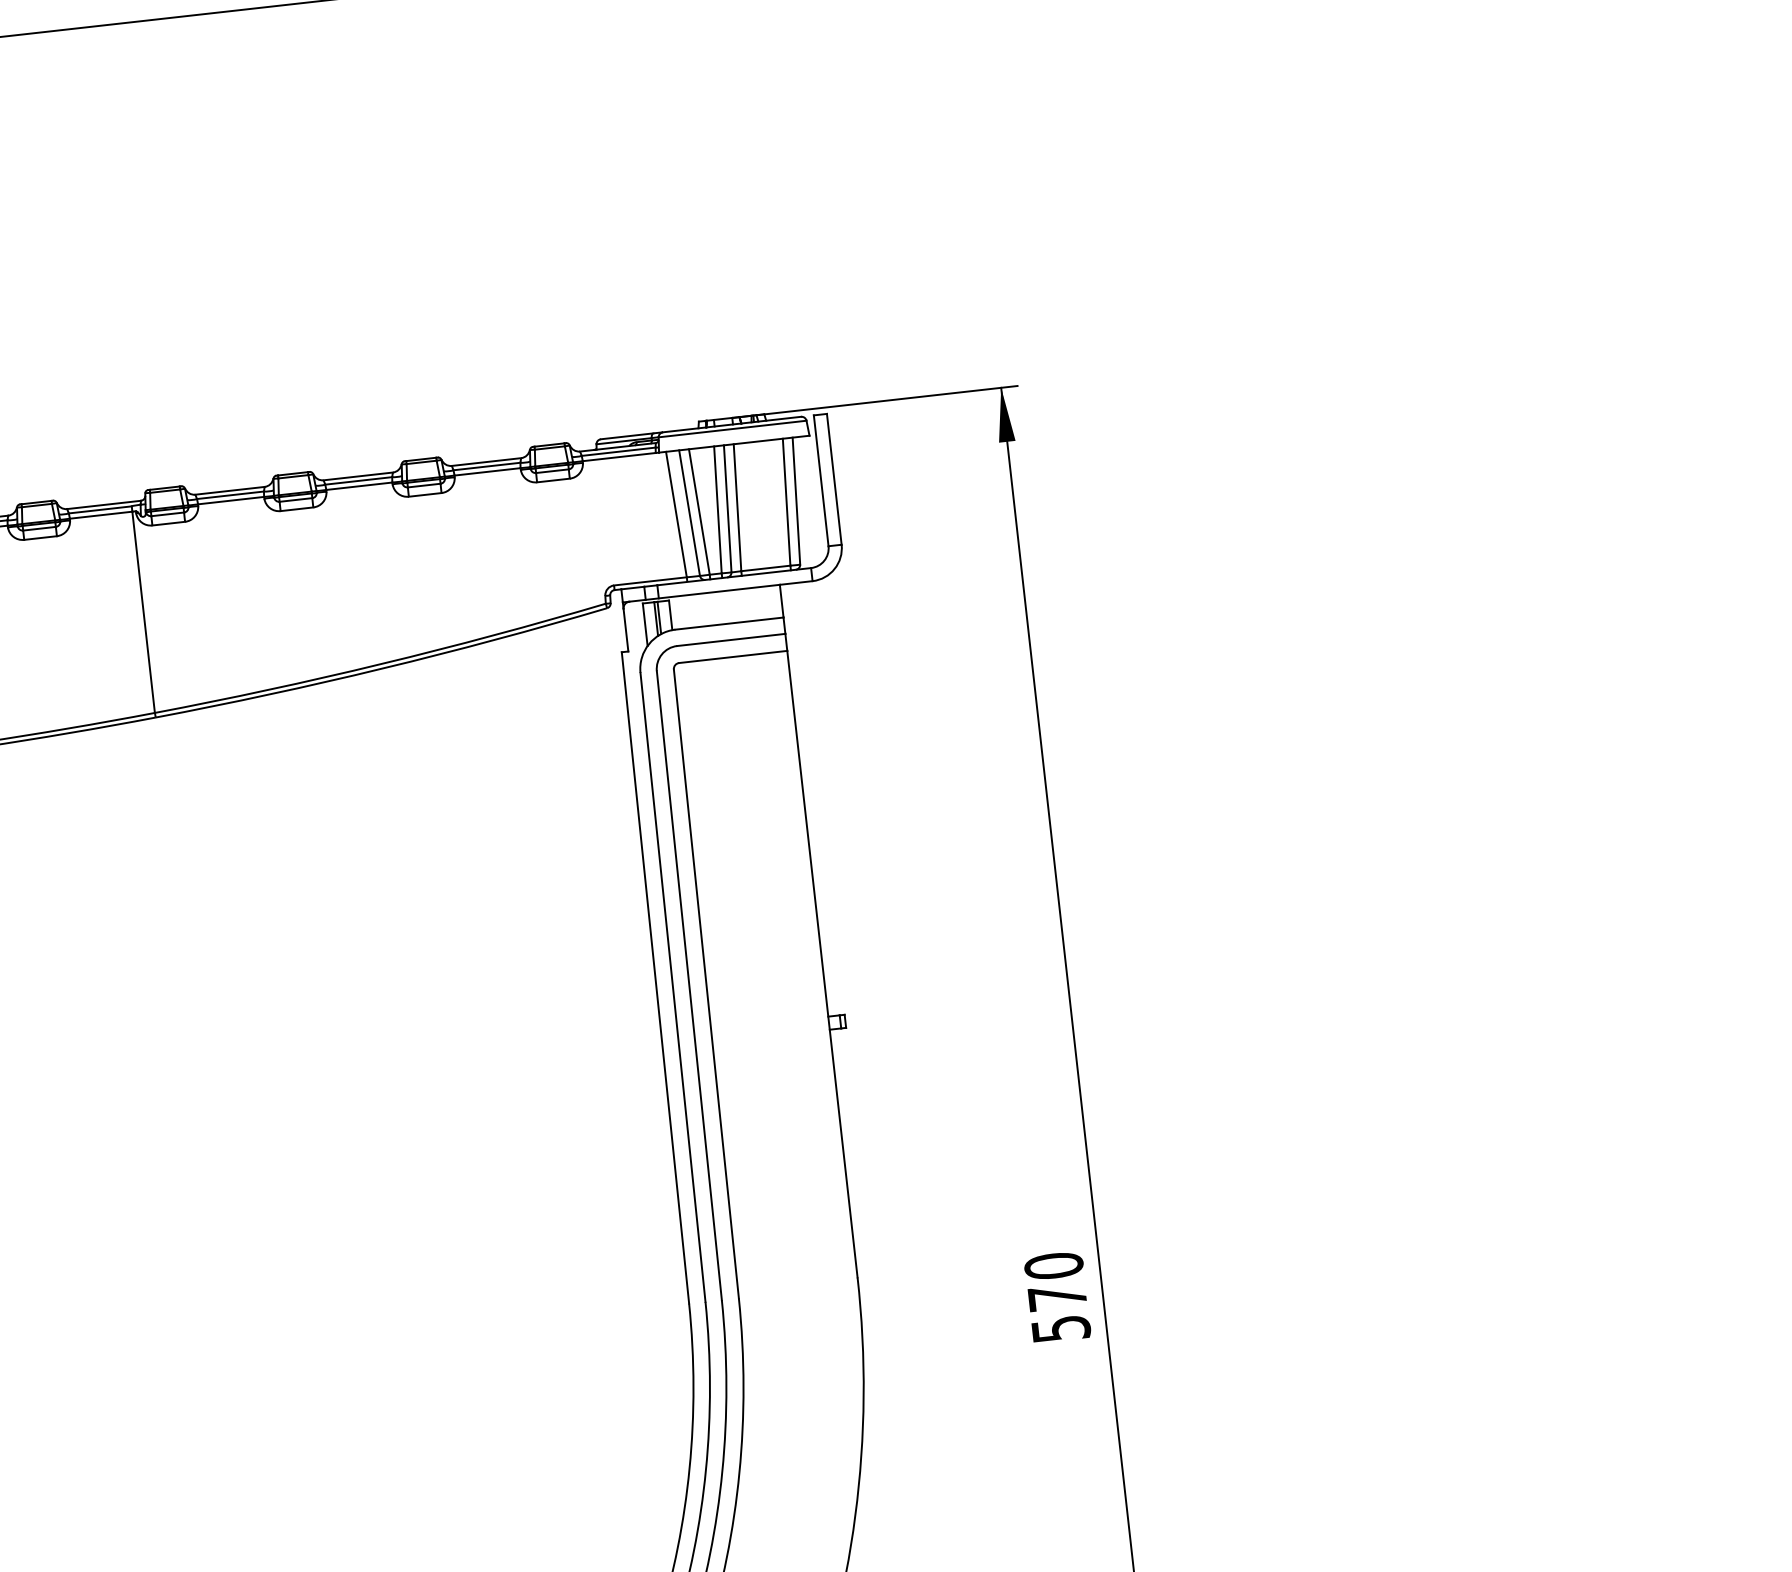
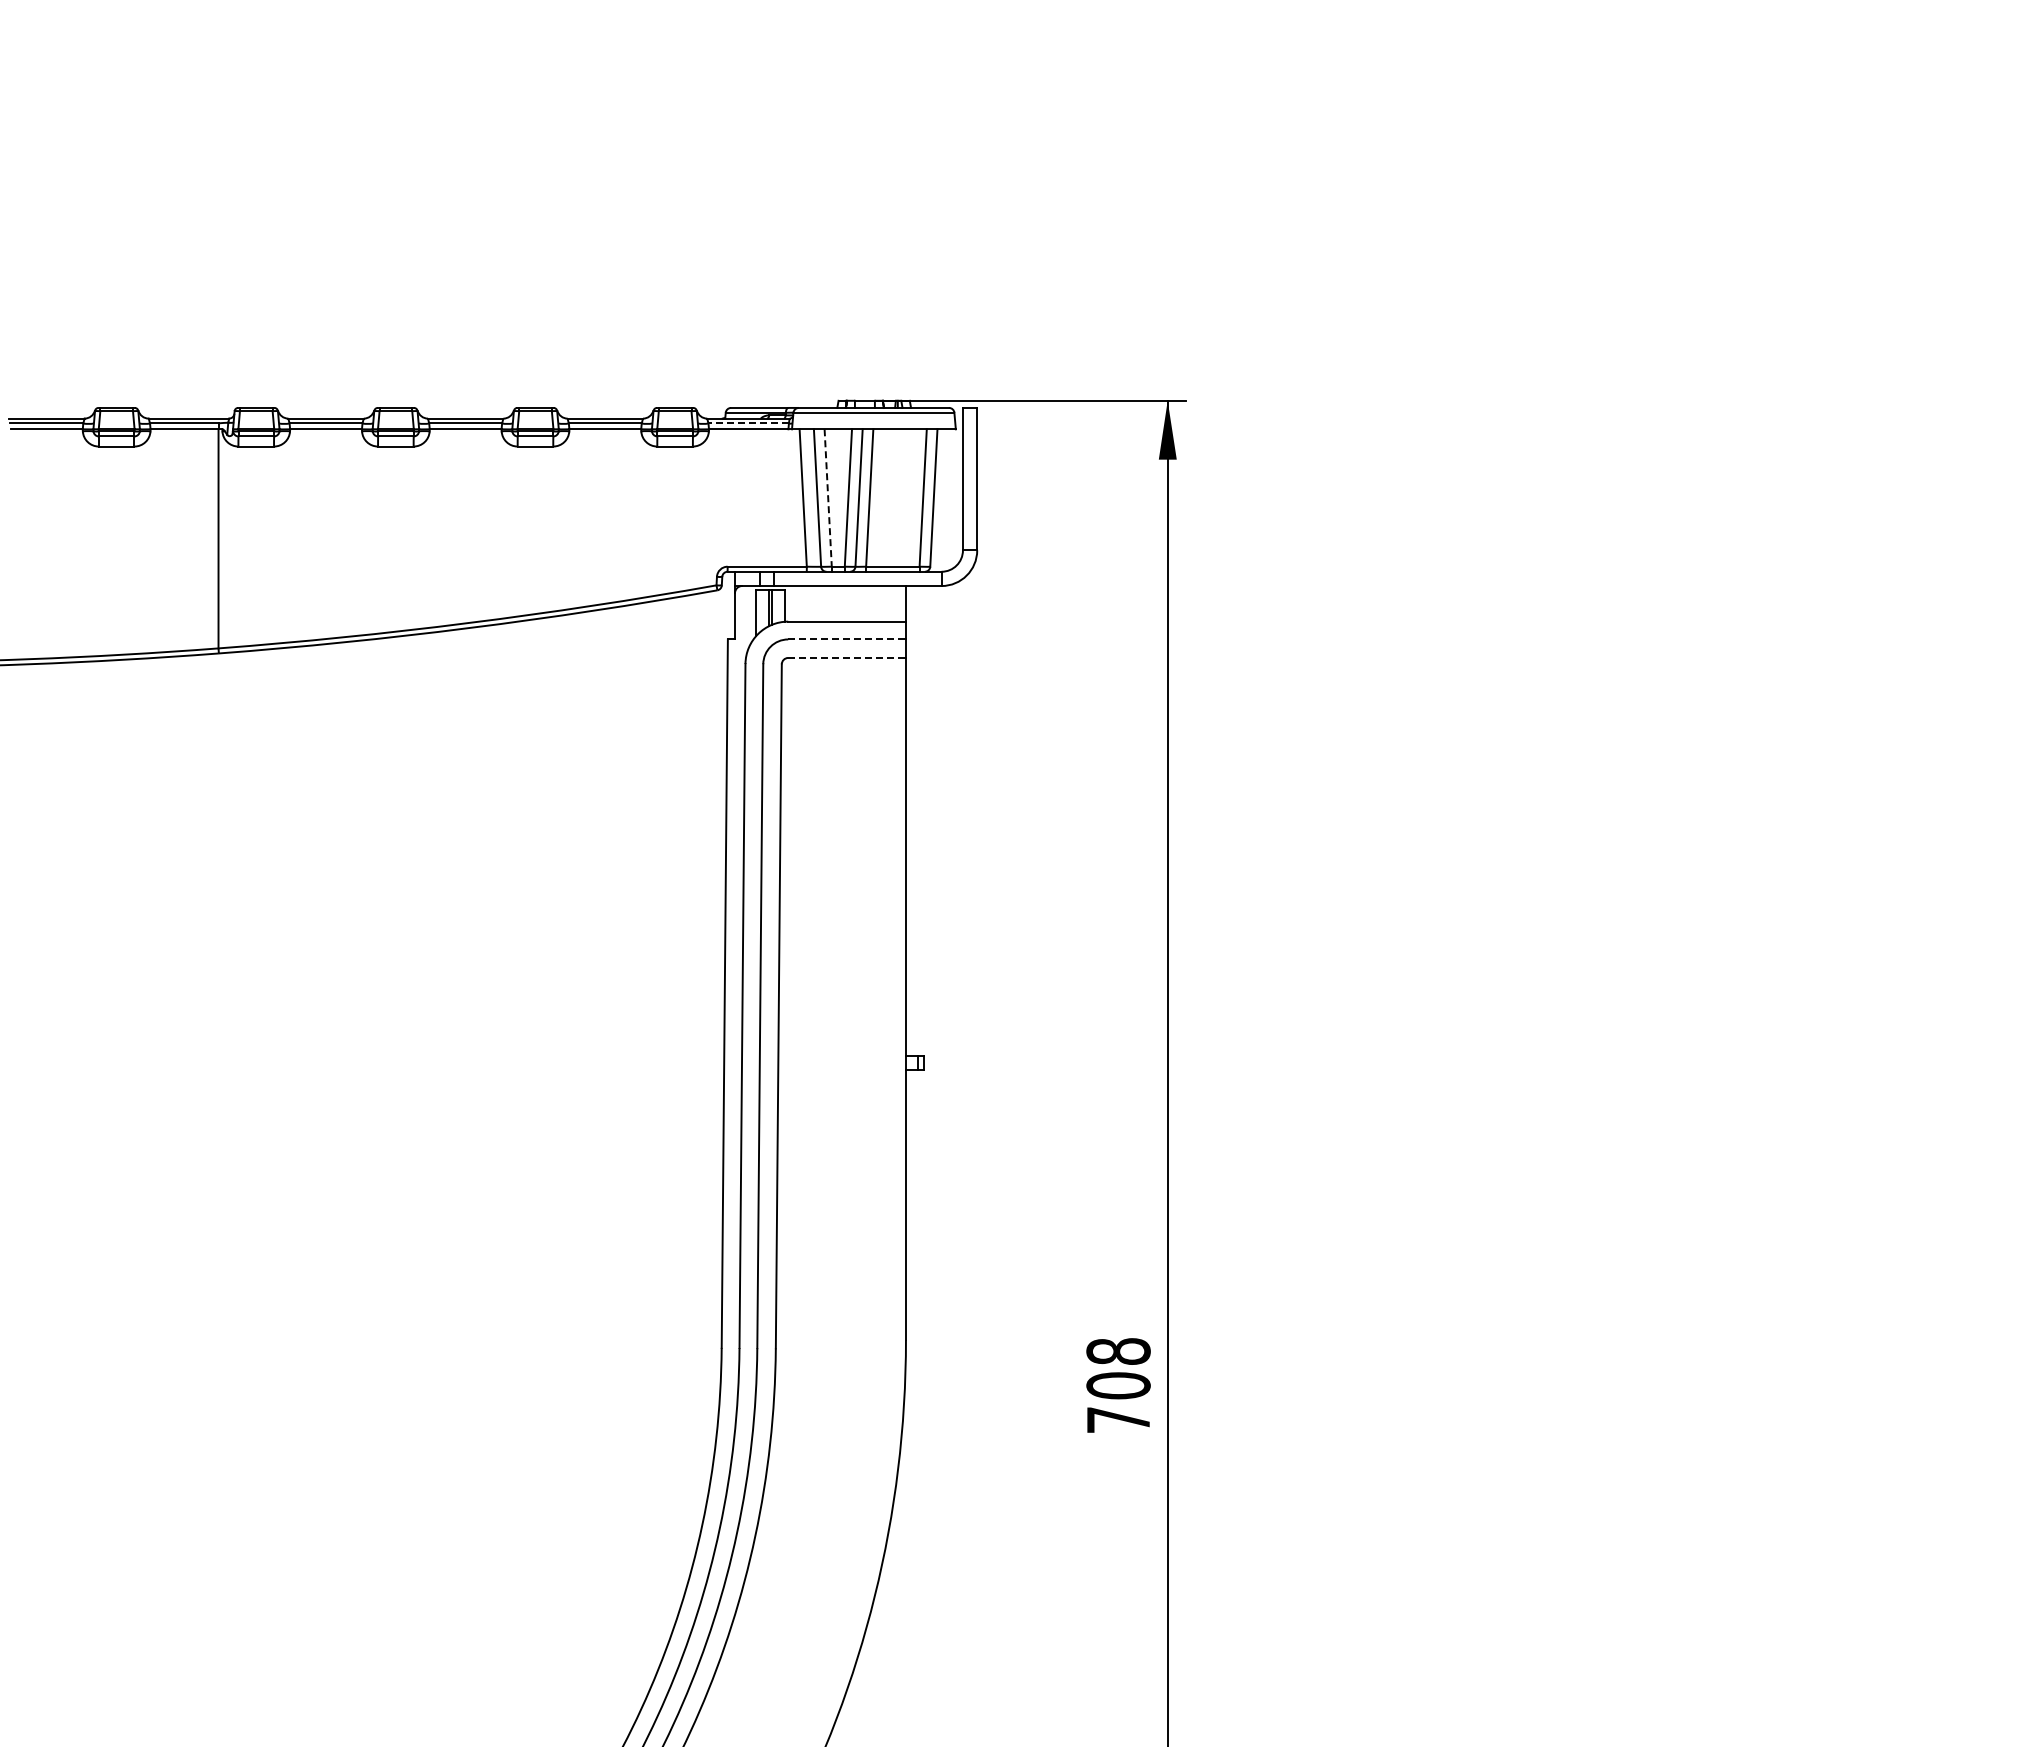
line: (618, 451) -> (748, 423), solid -> dashed
line: (699, 512) -> (828, 498), solid -> dashed
line: (731, 639) -> (847, 639), solid -> dashed
line: (733, 656) -> (847, 657), solid -> dashed
text: (1057, 1297) -> (1118, 1385), 570 -> 708

